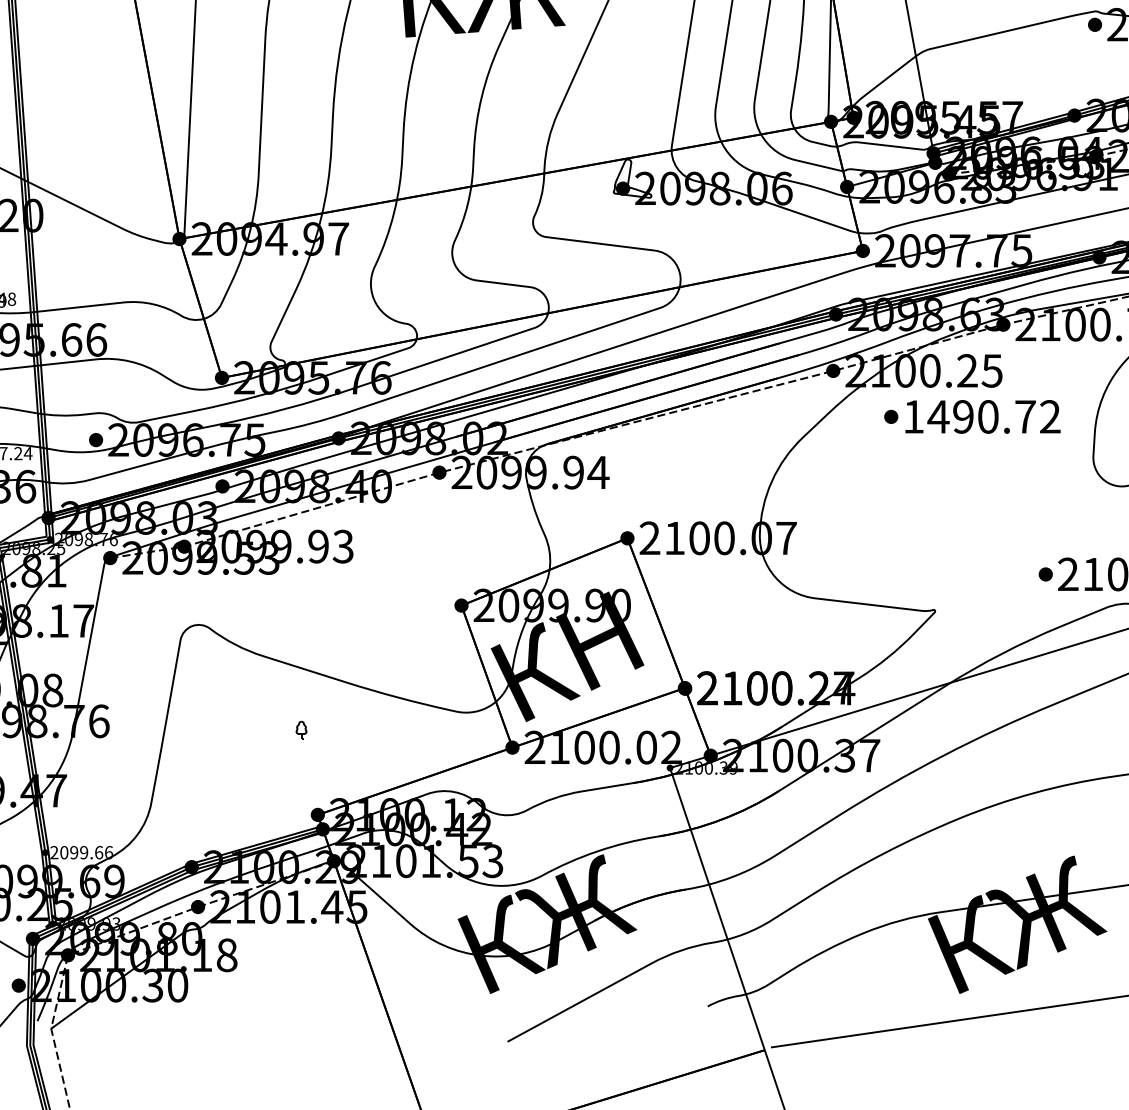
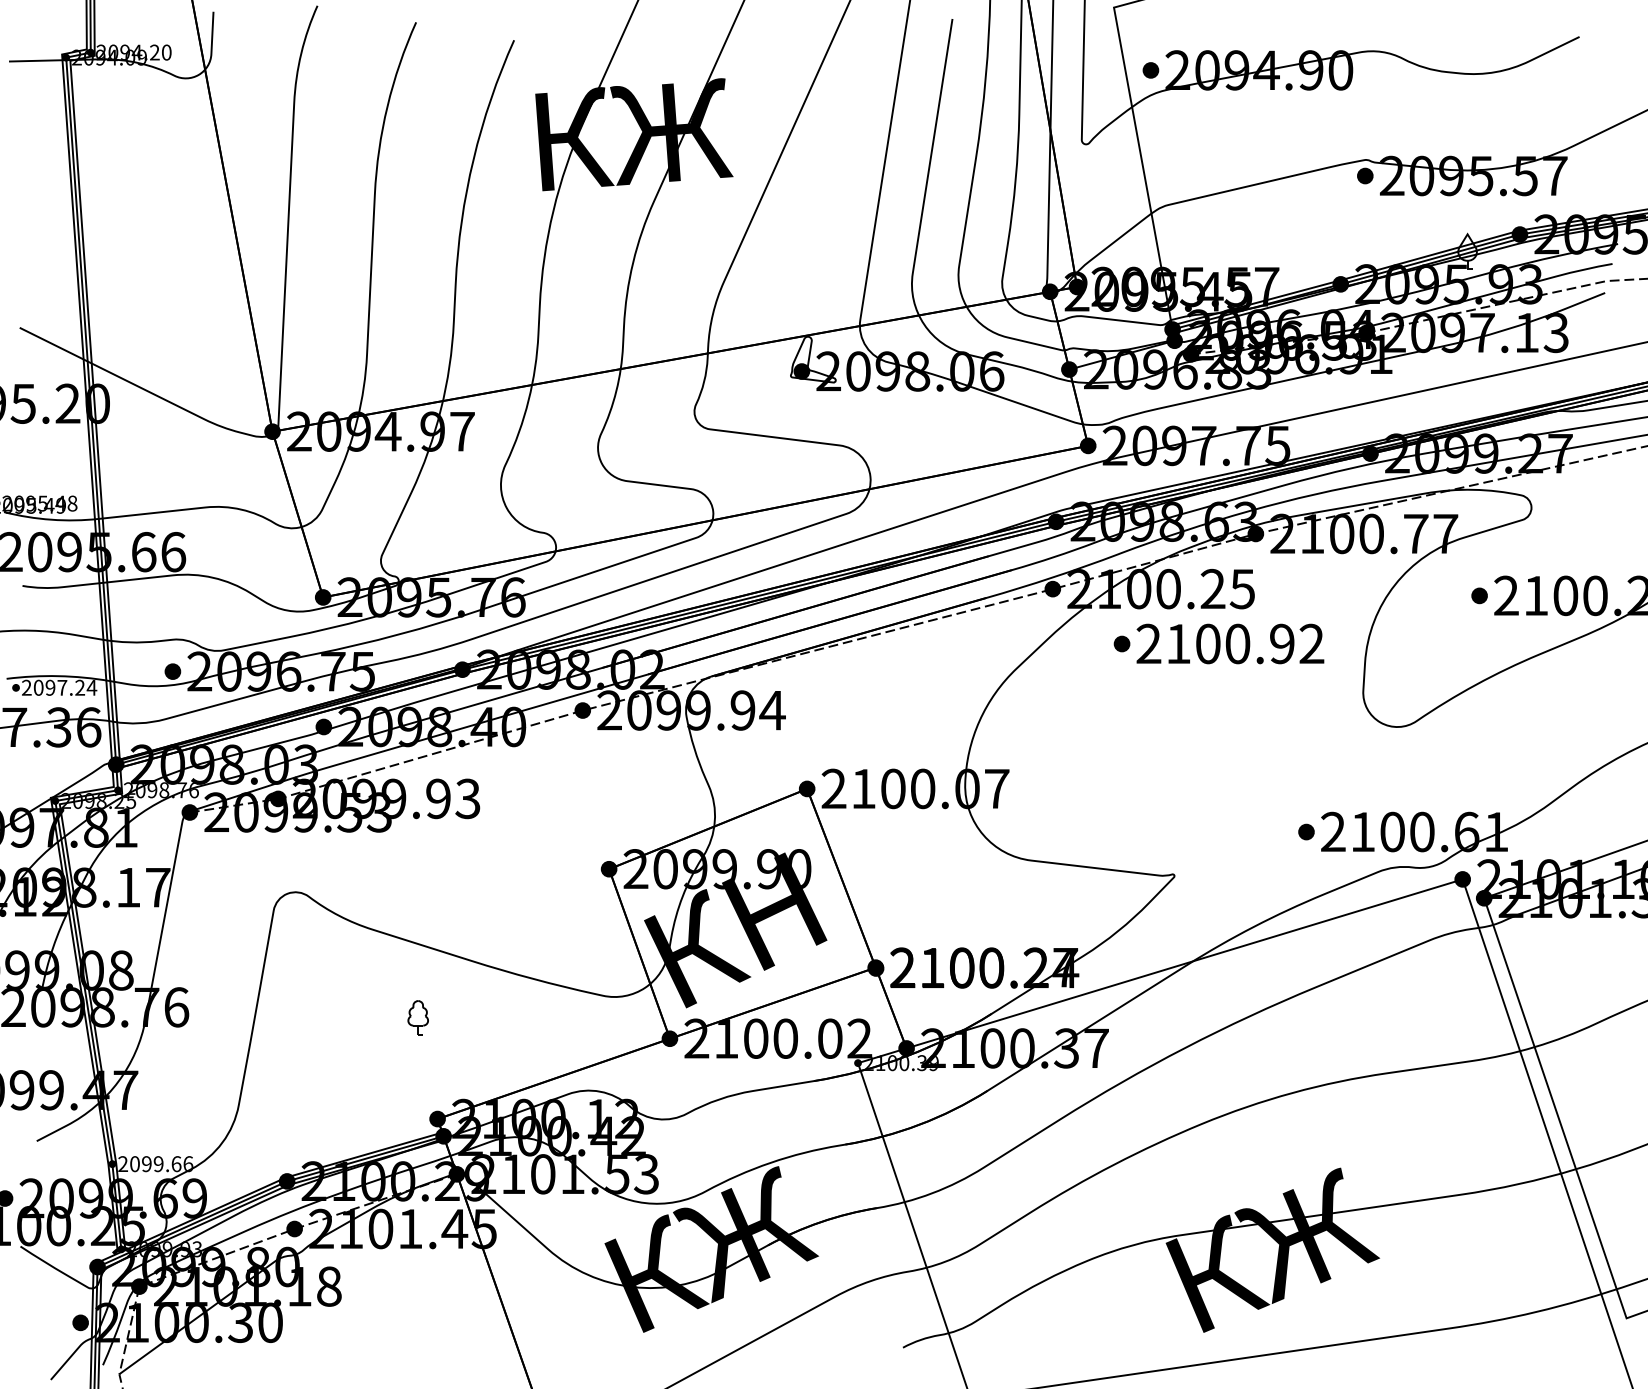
text: (969, 416) -> (1215, 643), 1490.72 -> 2100.92
part: (300, 729) -> (417, 1017), size x1.67

